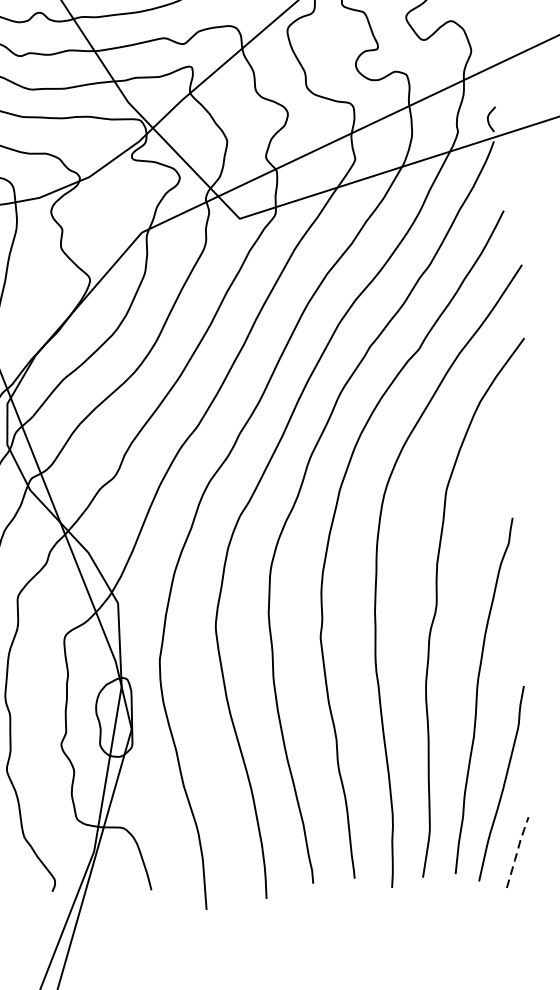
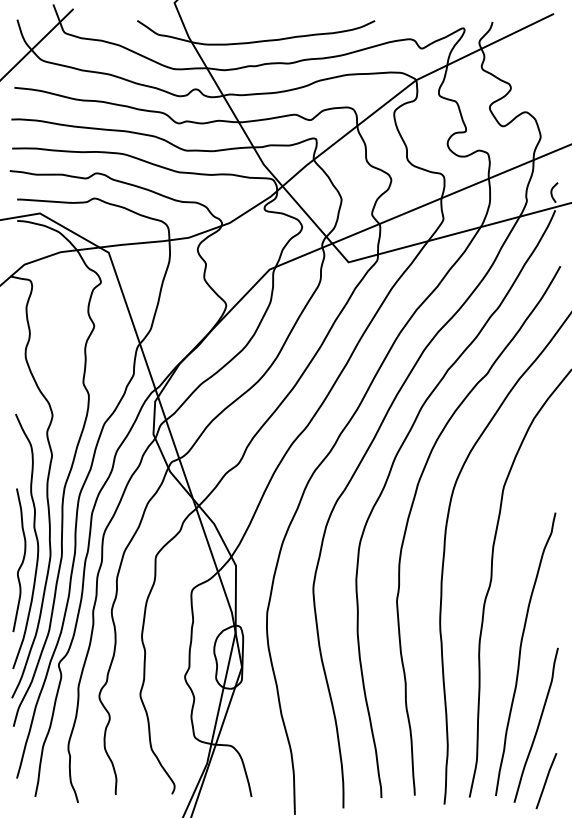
line: (517, 851) -> (546, 780), dashed -> solid

